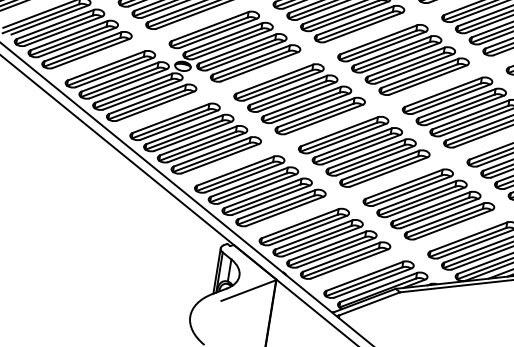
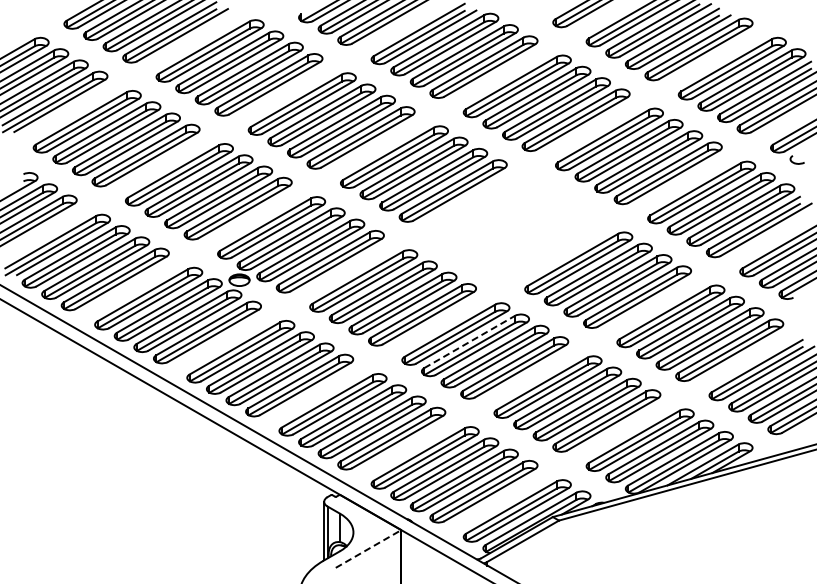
part: (403, 59) -> (515, 226), removed
line: (354, 142) -> (470, 341), solid -> dashed
line: (249, 290) -> (368, 548), solid -> dashed

